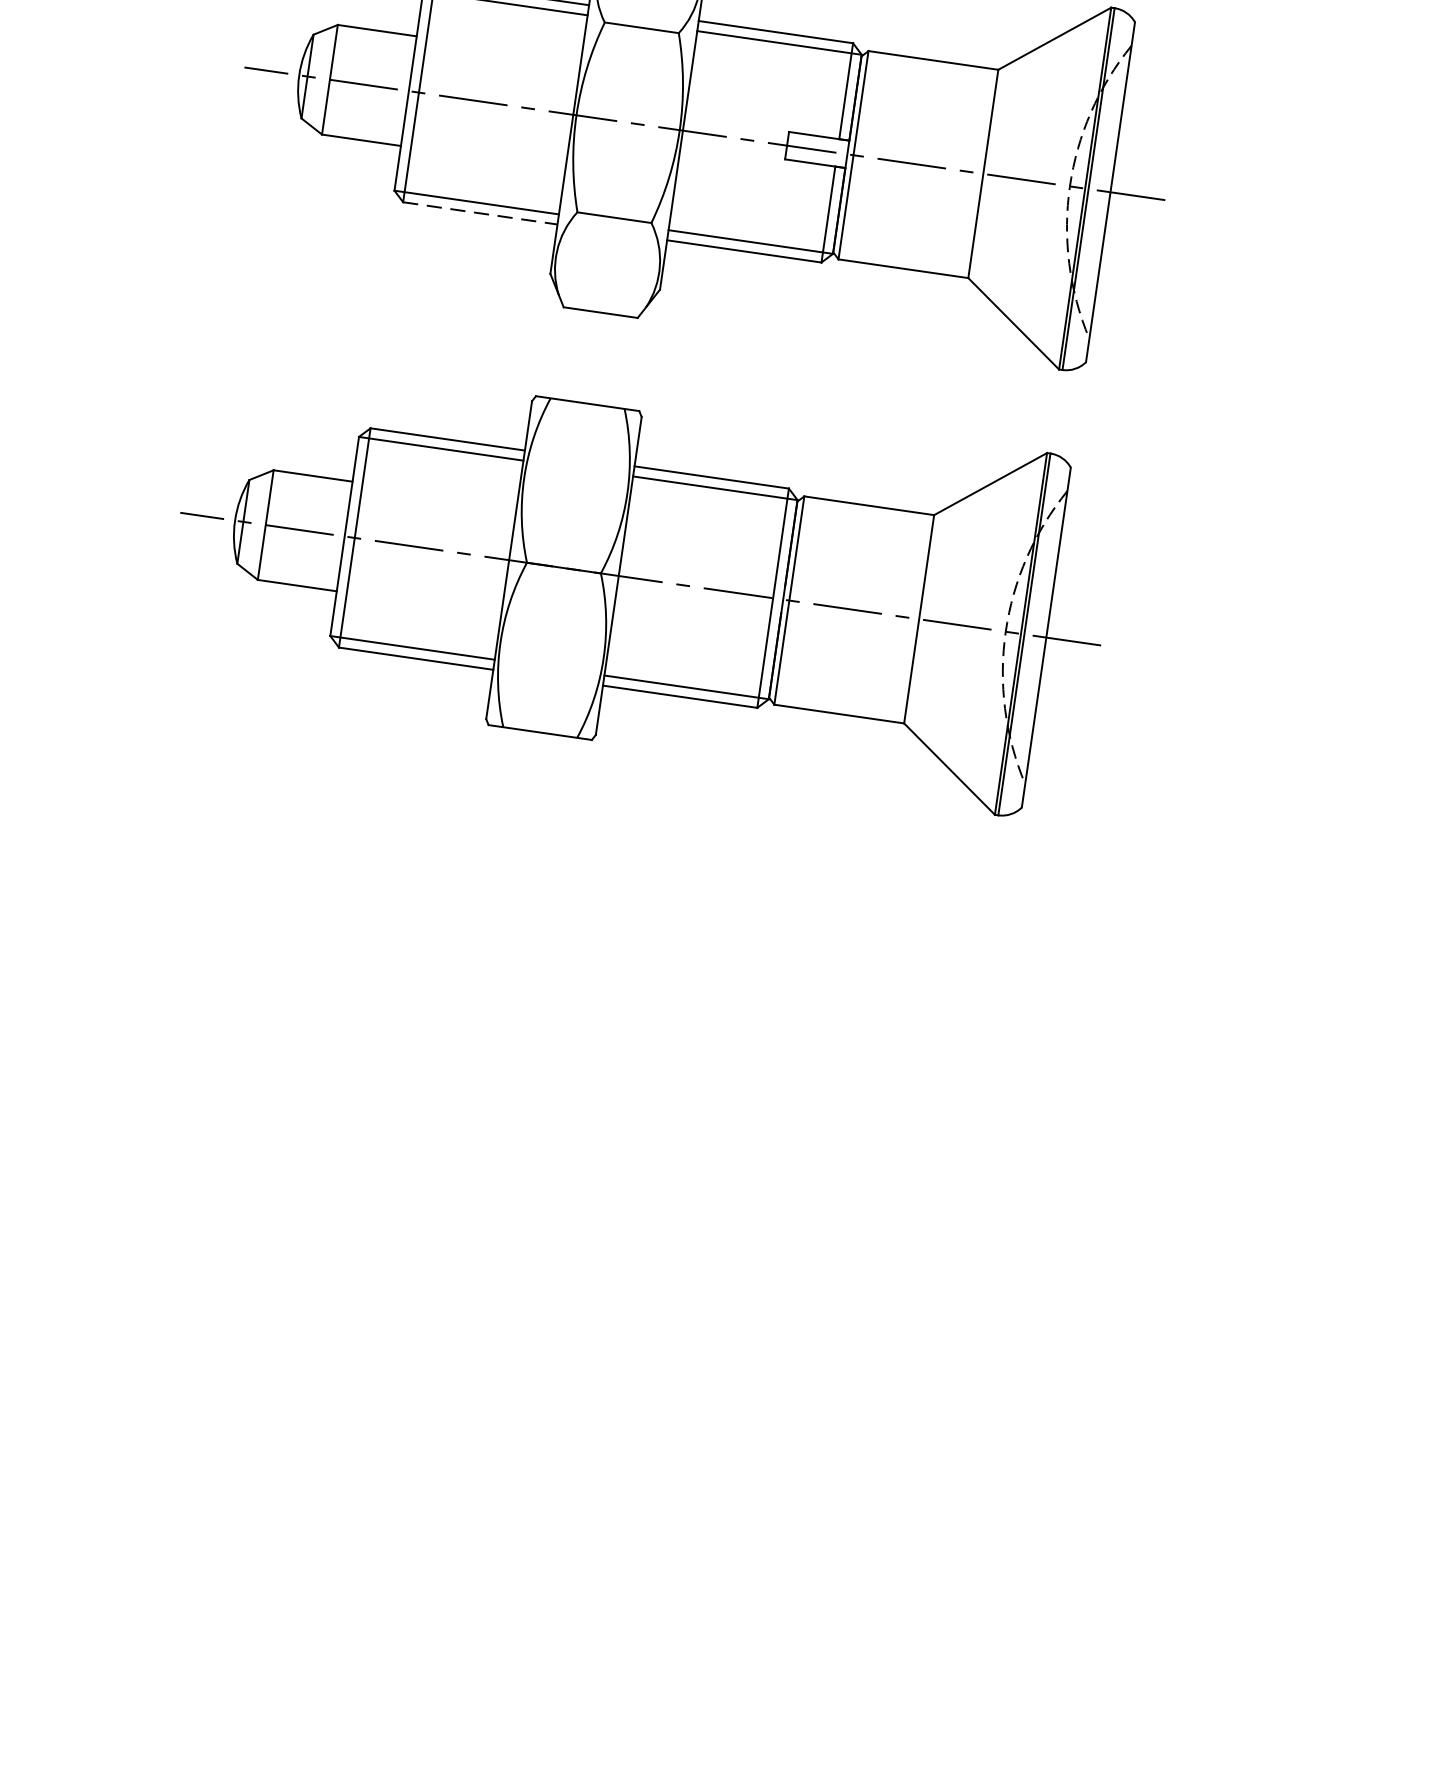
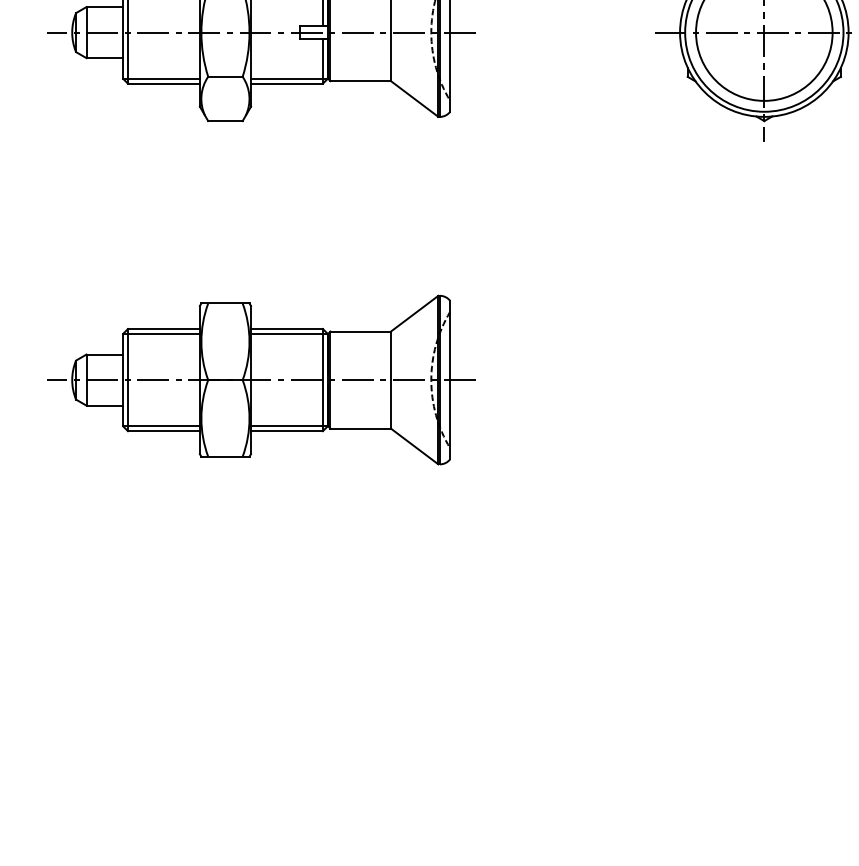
line: (479, 212) -> (163, 83), dashed -> solid
part: (641, 577) -> (261, 379), moved

